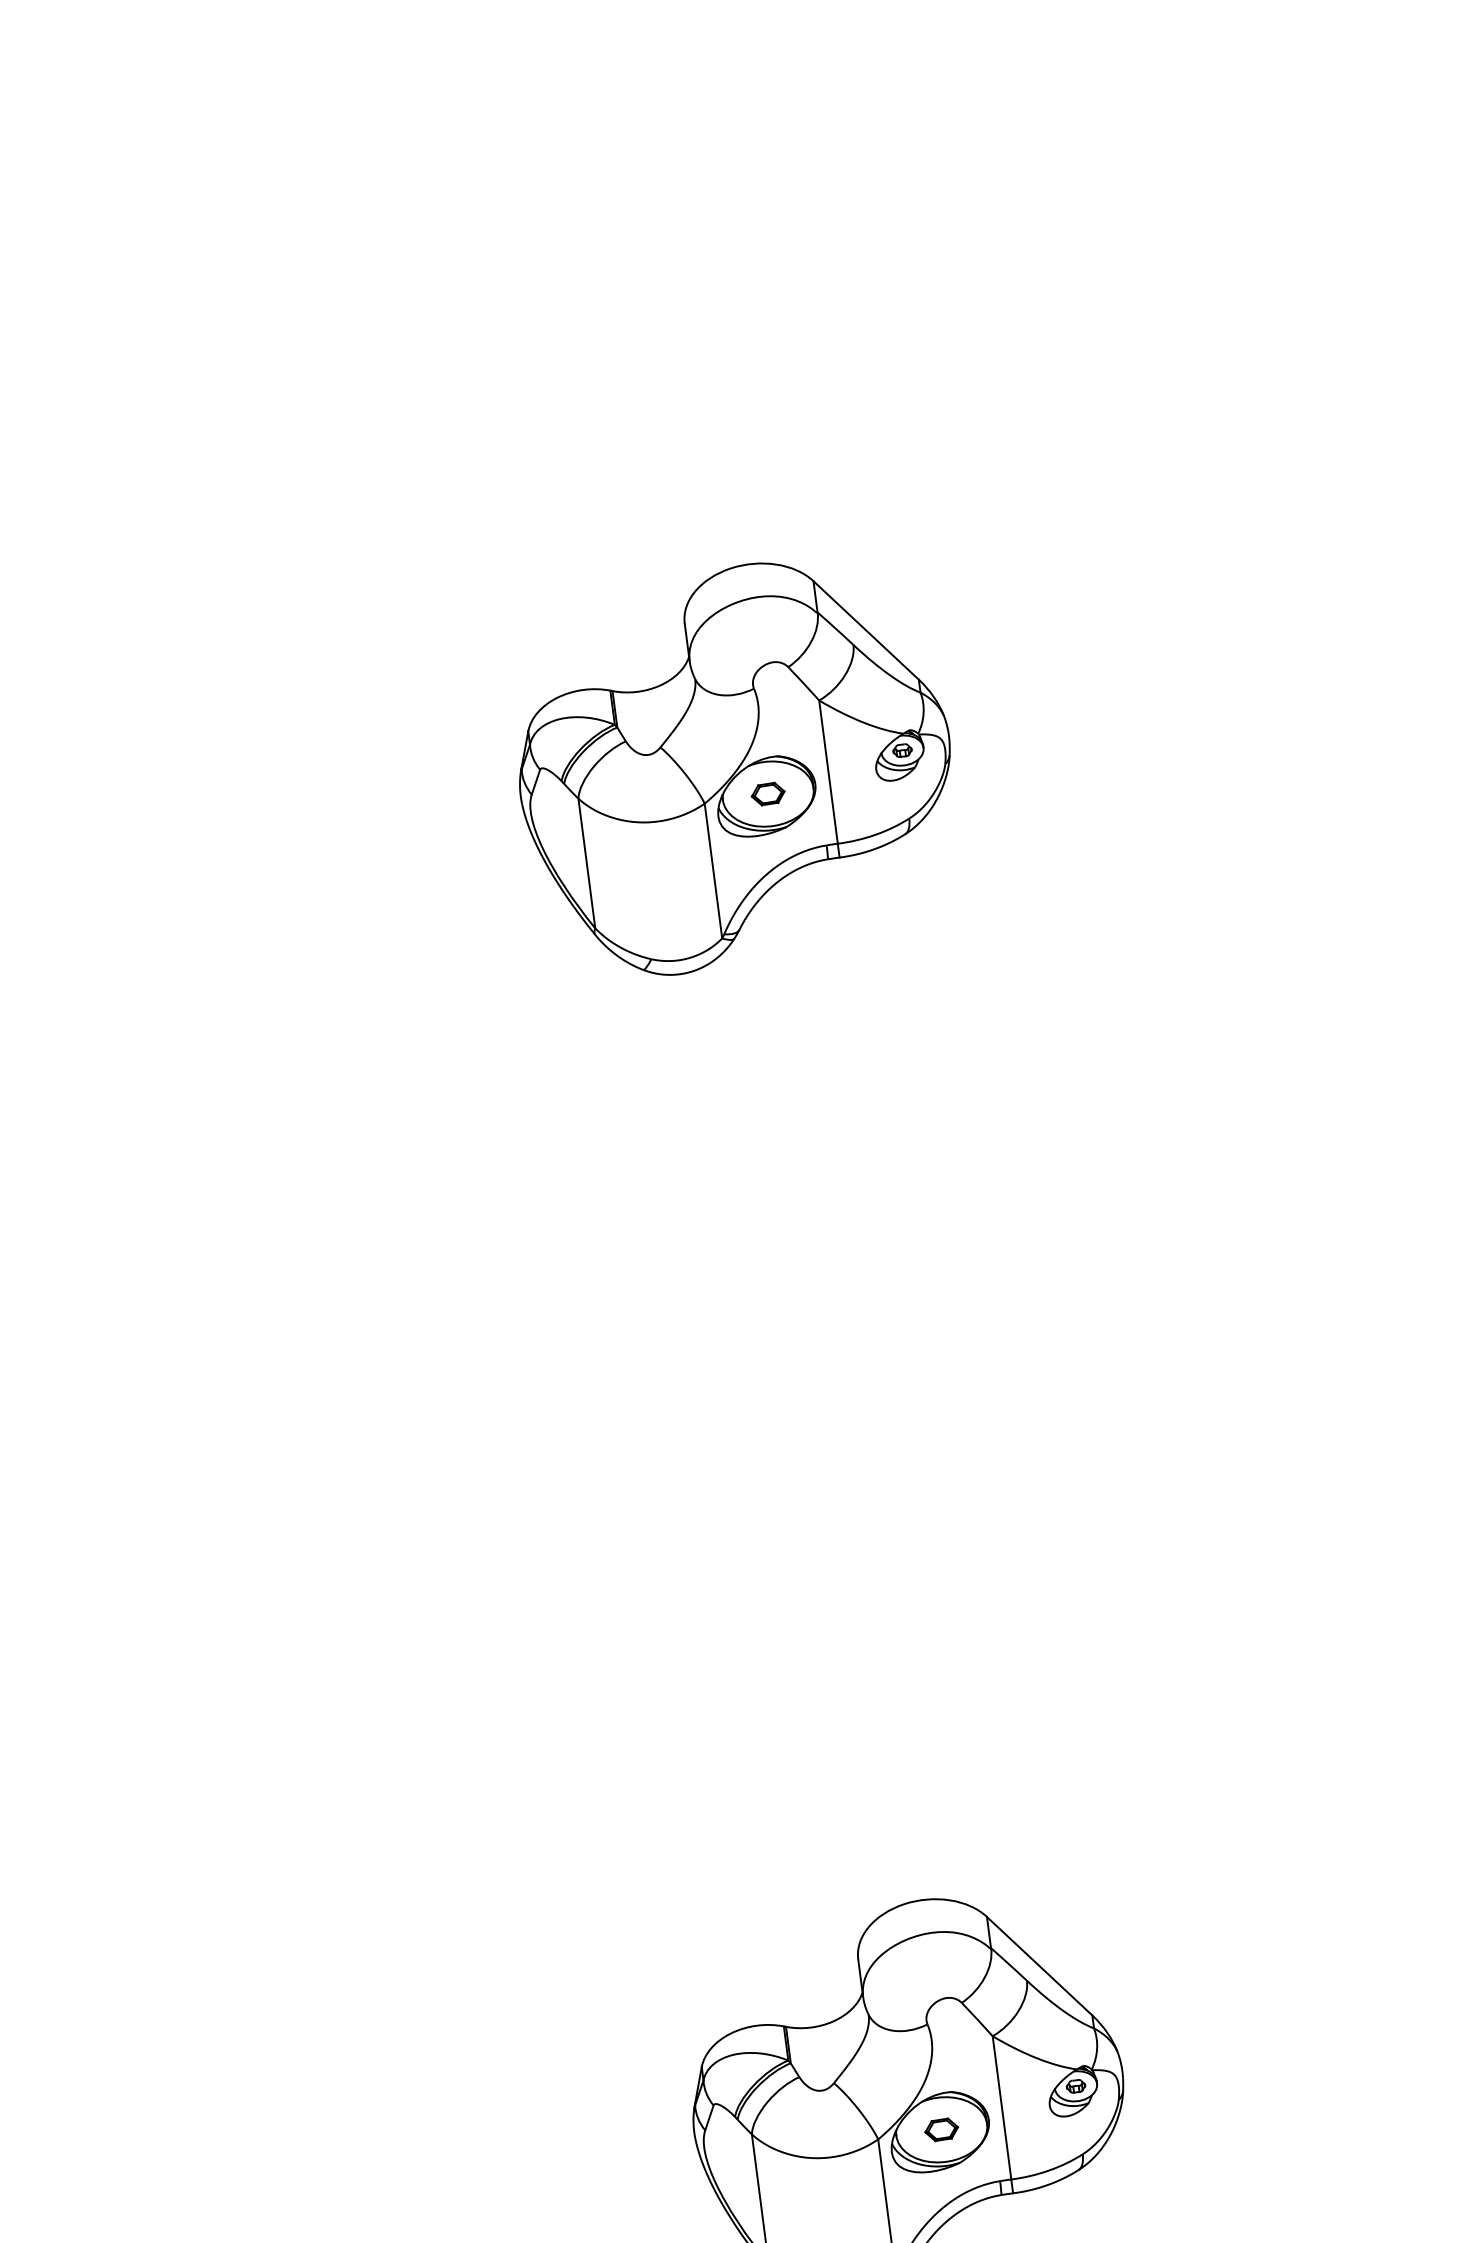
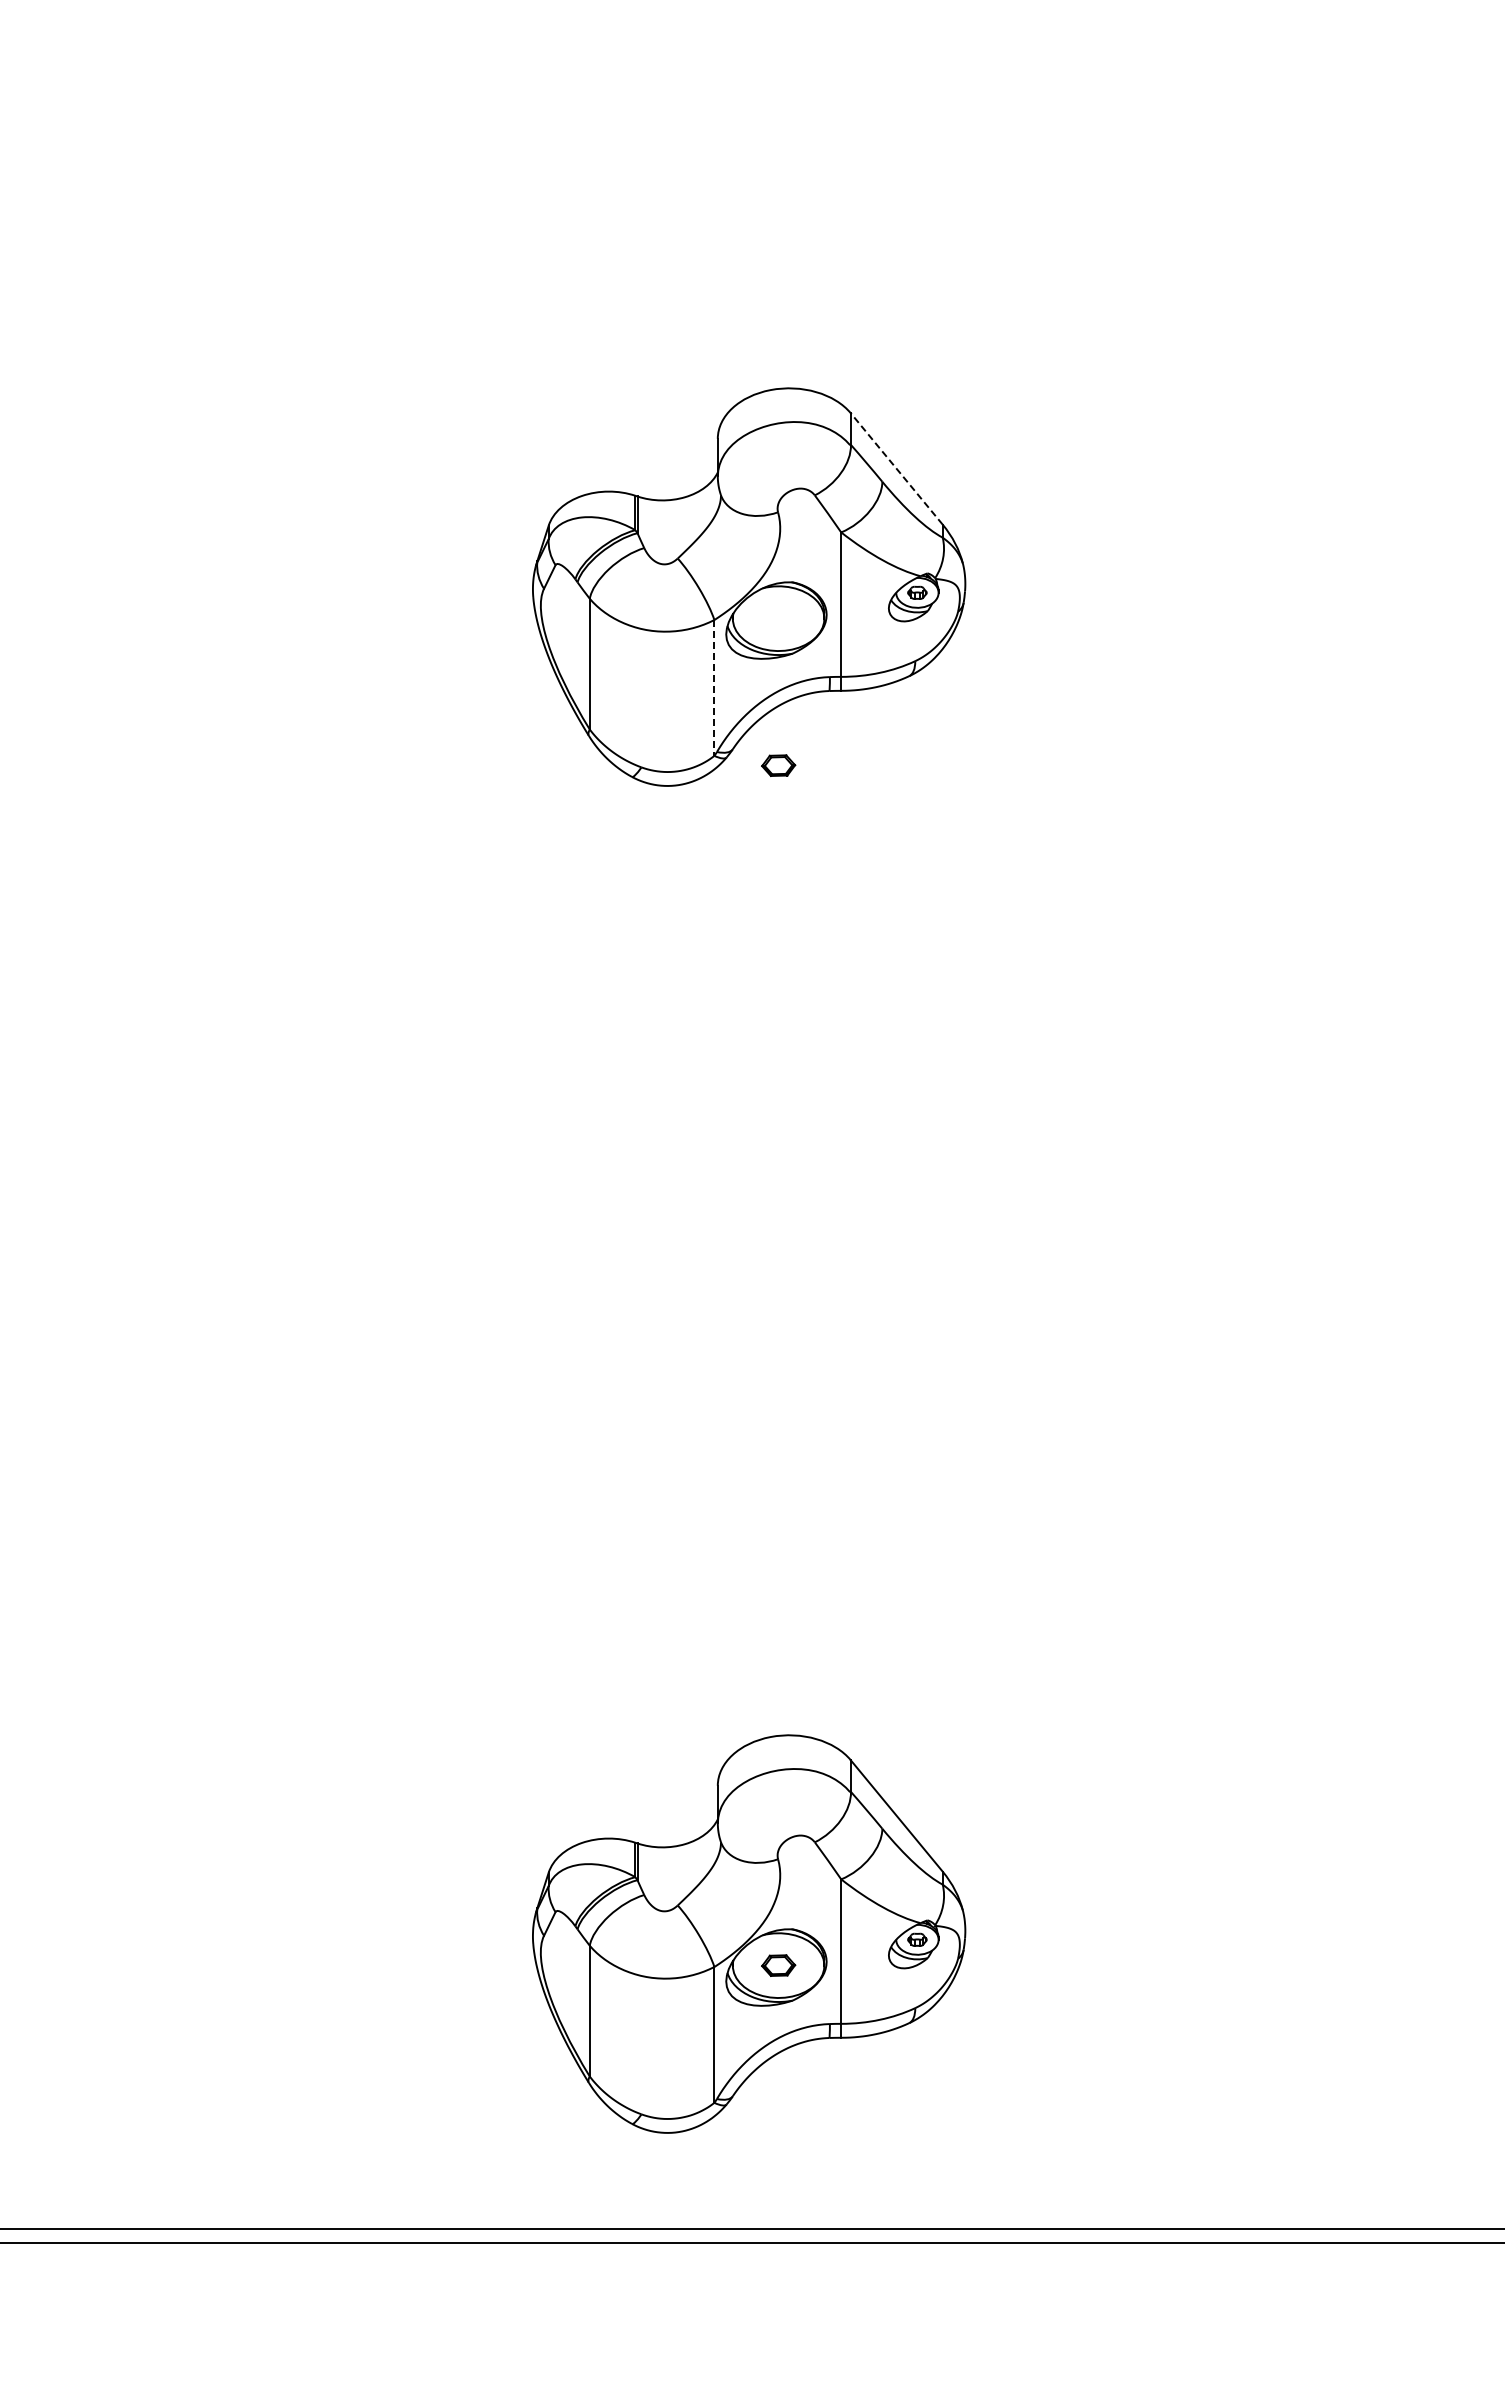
line: (865, 629) -> (896, 468), solid -> dashed
part: (768, 793) -> (778, 765), moved
line: (713, 870) -> (714, 687), solid -> dashed

